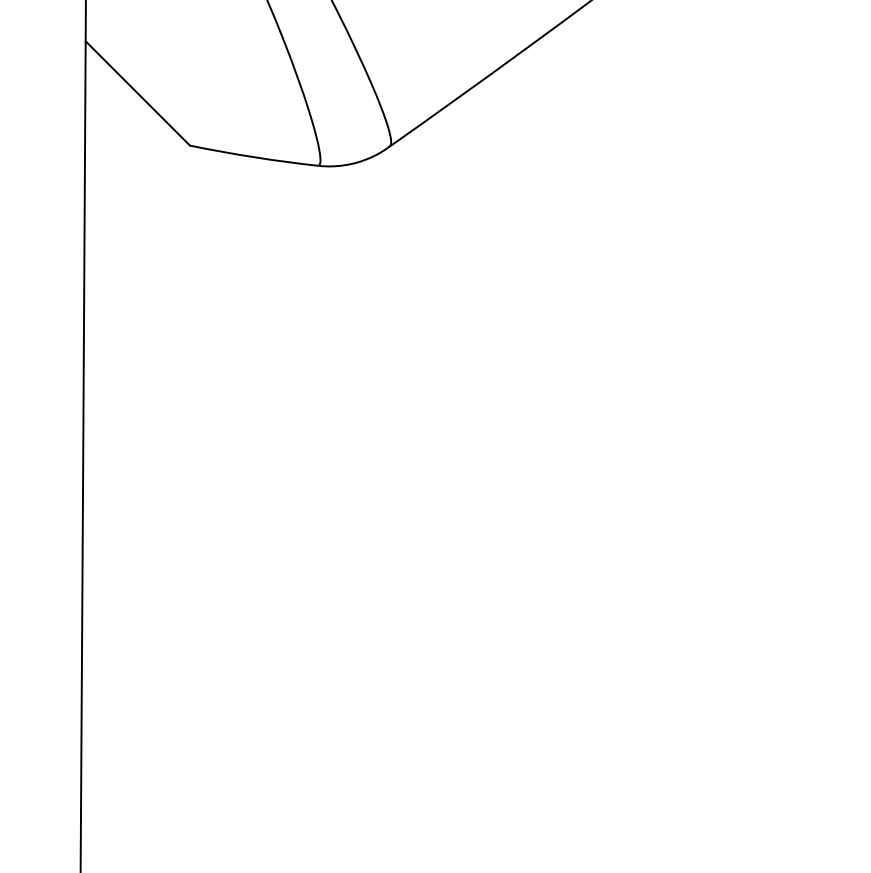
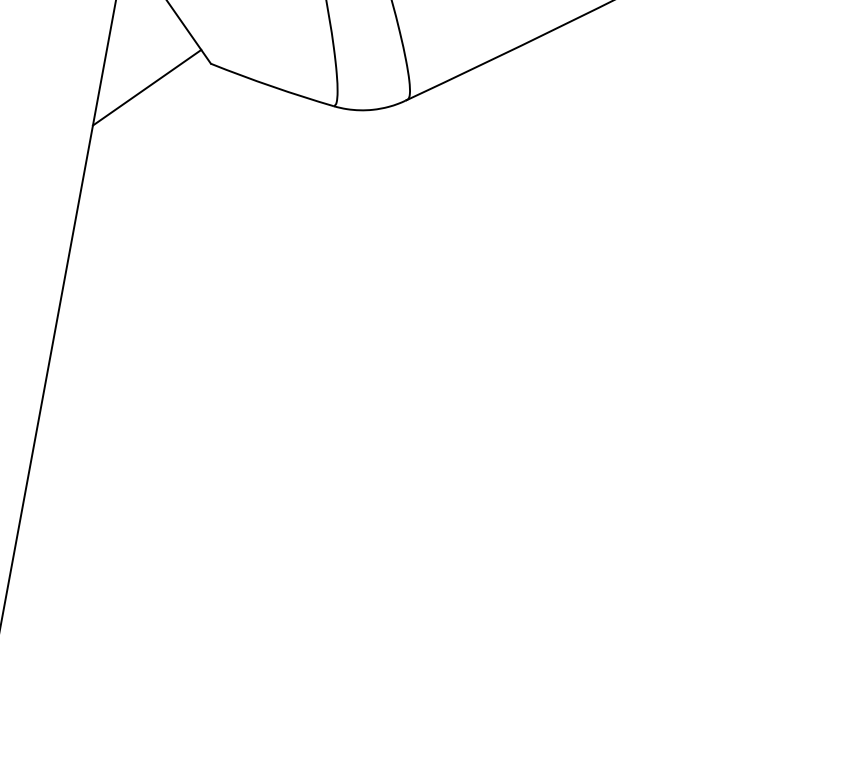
line: (131, 180) -> (147, 87), added

